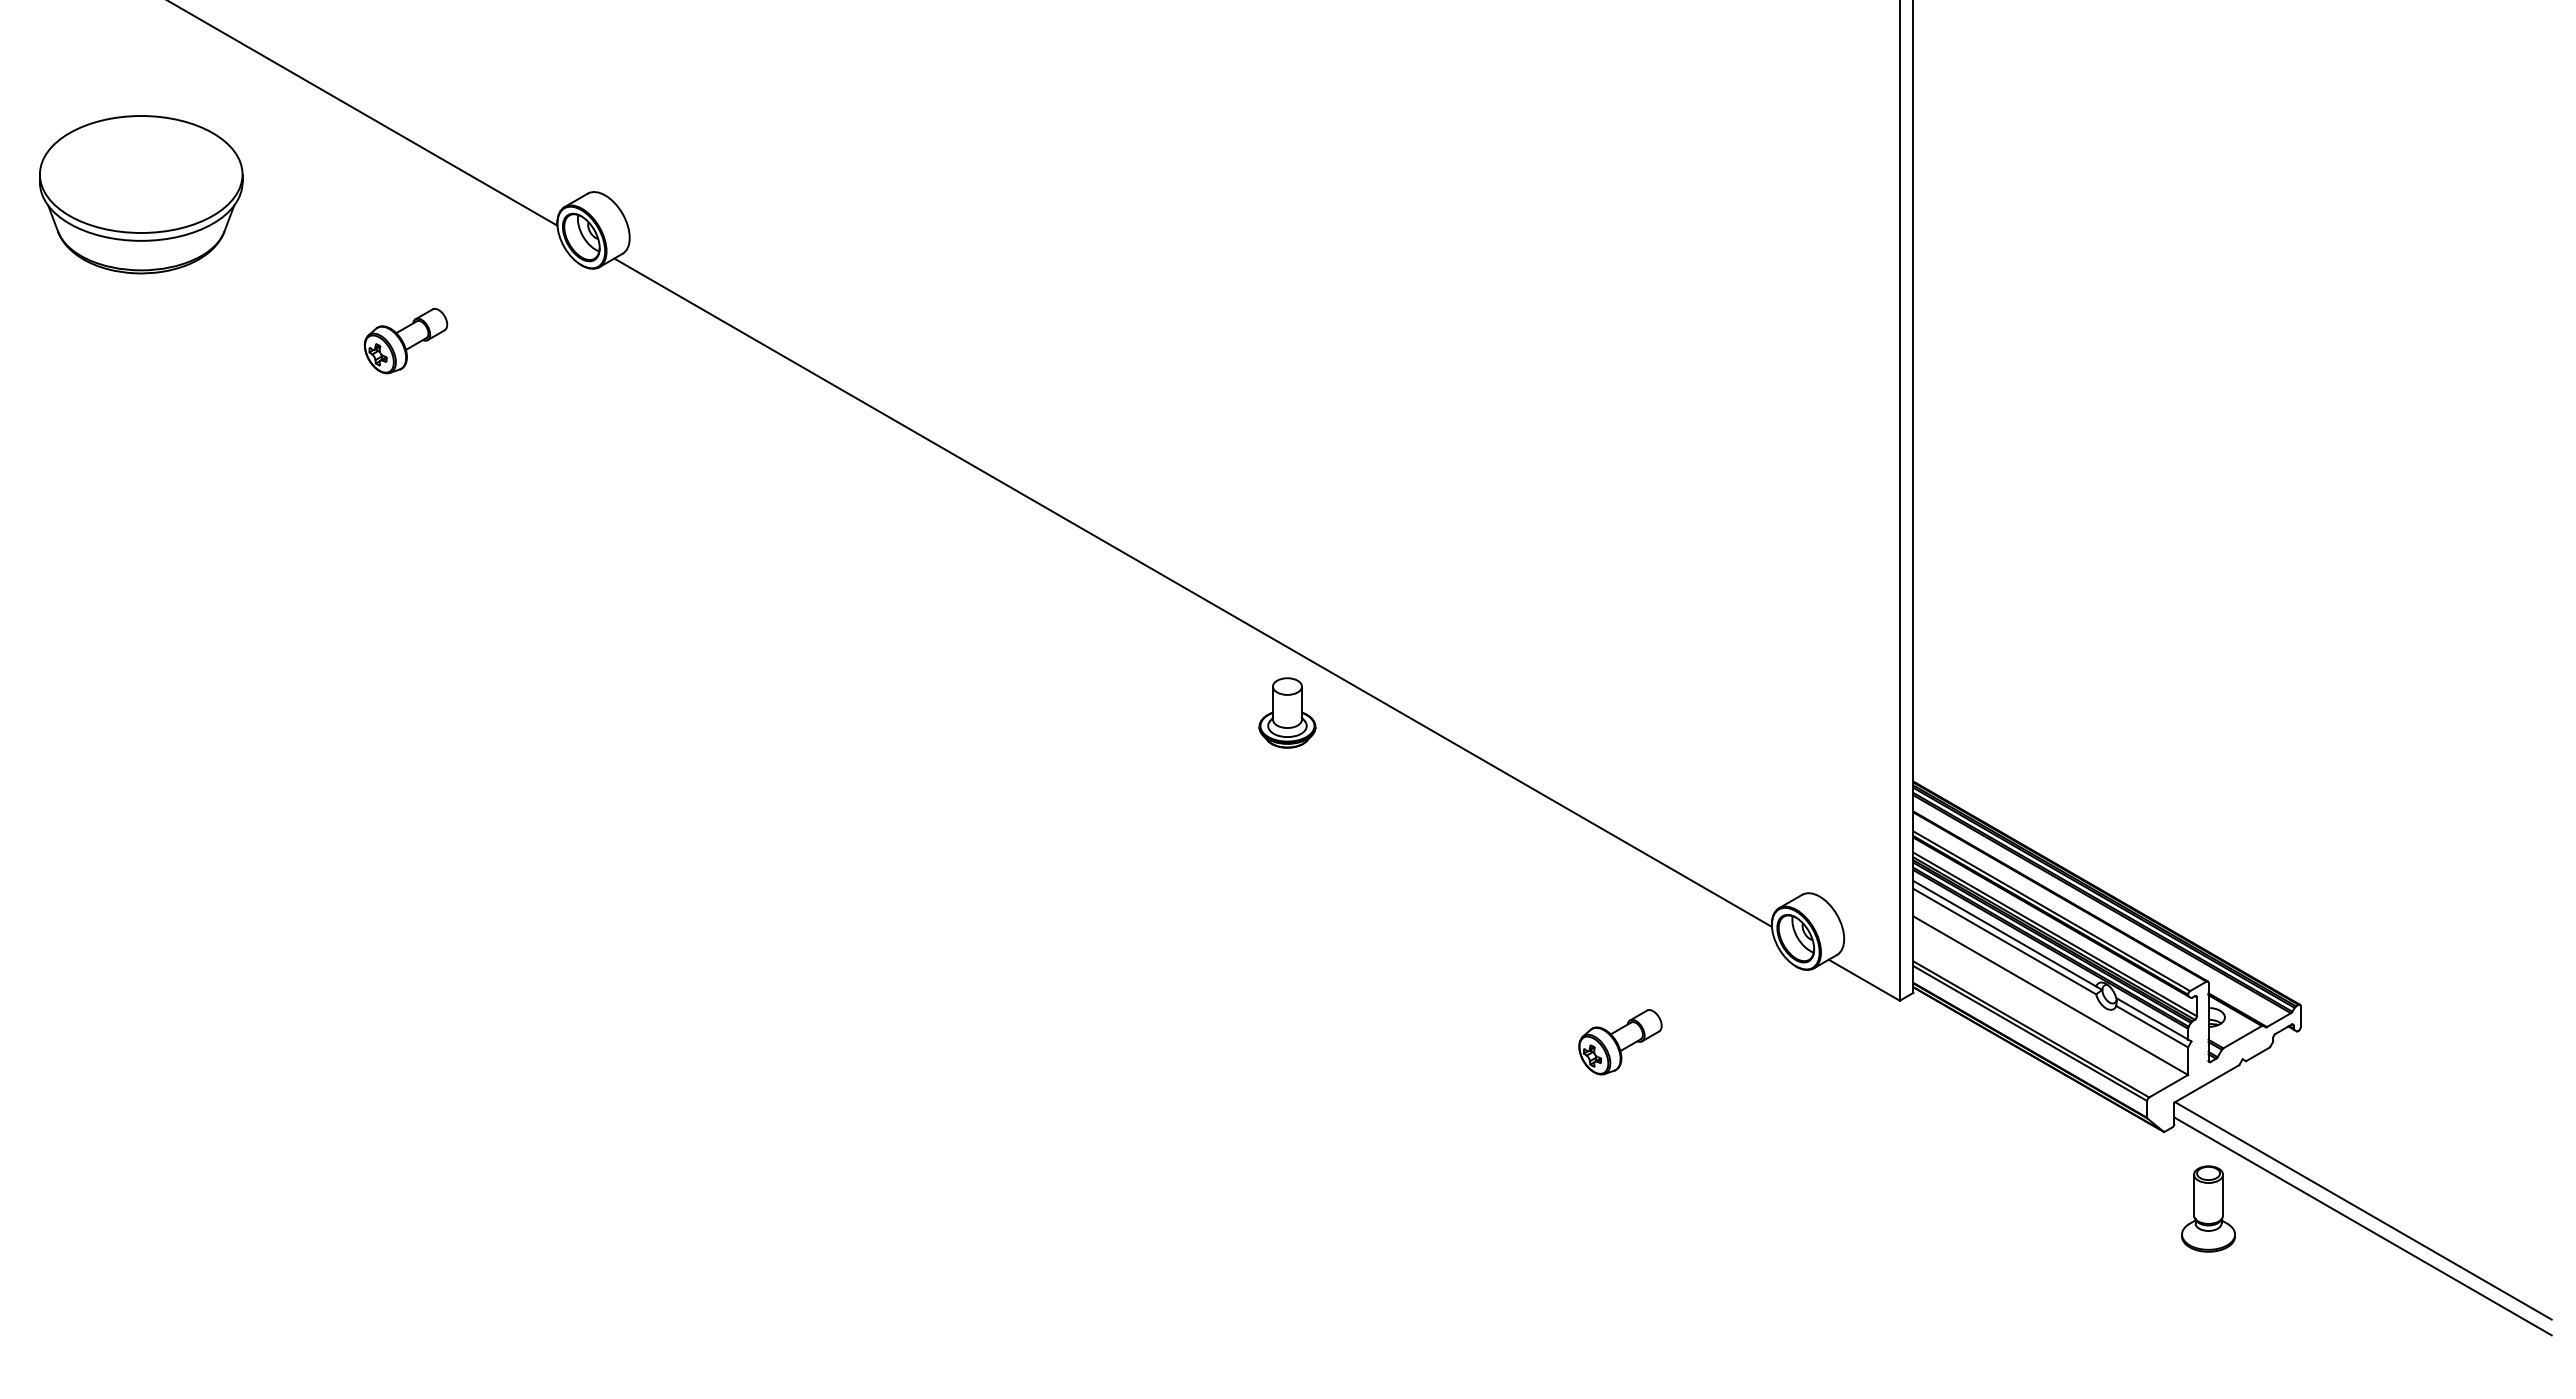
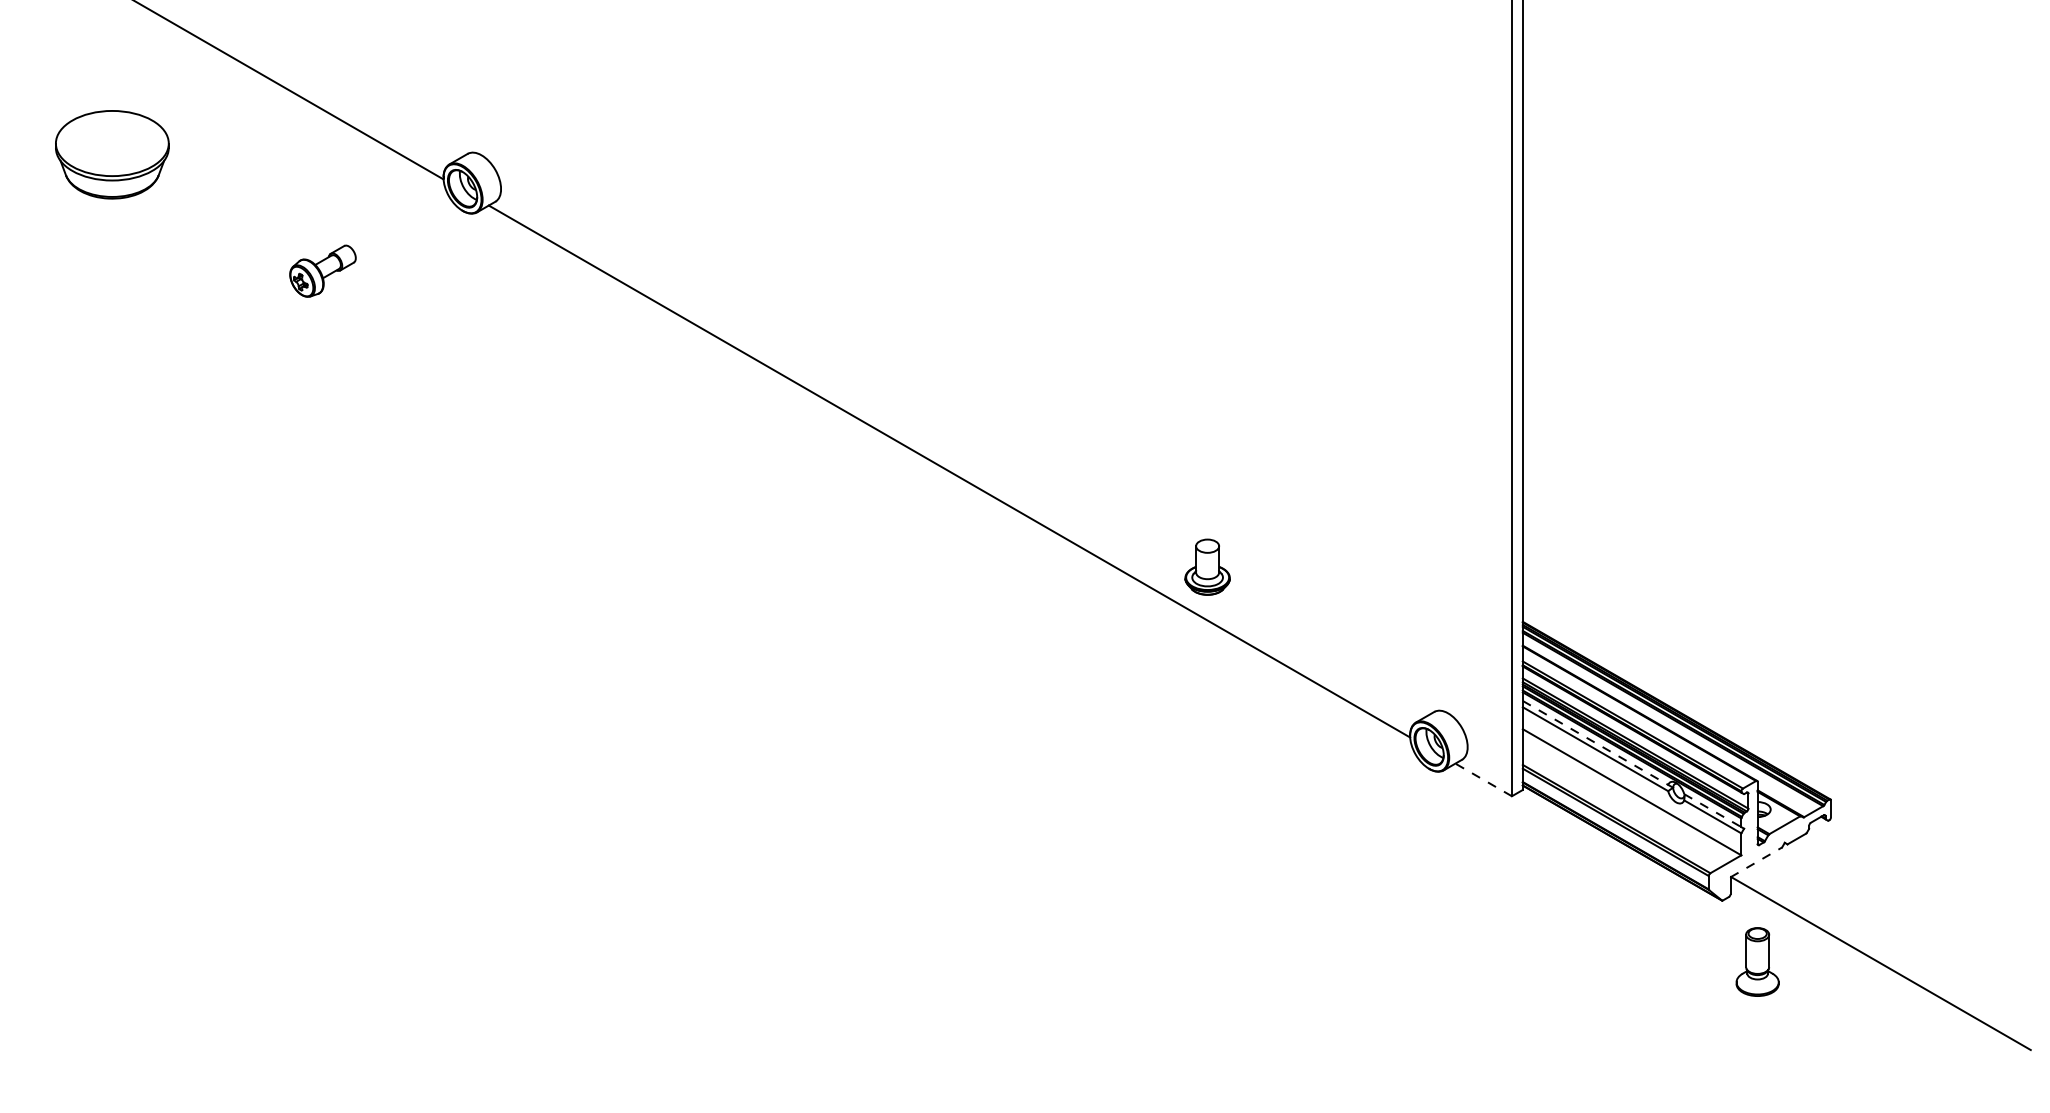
part: (141, 194) -> (112, 154), size x0.7
part: (1287, 712) -> (1207, 566), moved
line: (2005, 933) -> (1596, 742), solid -> dashed
line: (1863, 979) -> (1483, 779), solid -> dashed
line: (2152, 1019) -> (1713, 811), solid -> dashed
part: (1620, 1042) -> (1289, 829), removed
line: (2207, 1083) -> (1756, 862), solid -> dashed
line: (2362, 1226) -> (1880, 975), removed

